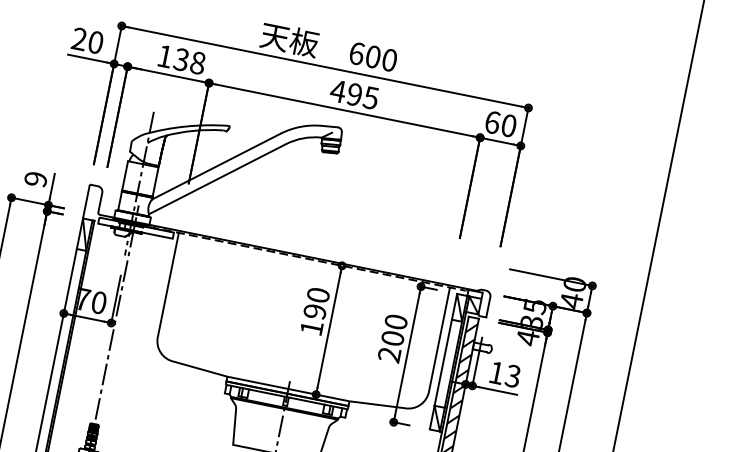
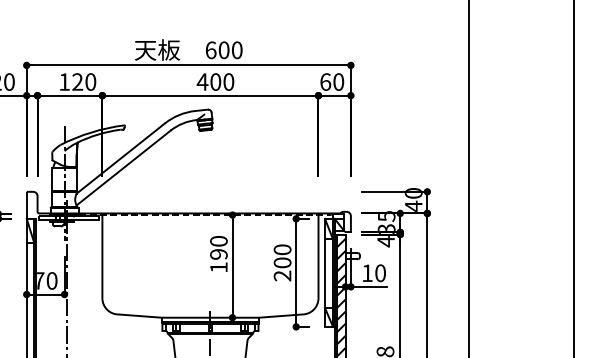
text: (190, 60) -> (84, 81), 138 -> 120
text: (363, 95) -> (222, 81), 495 -> 400
text: (513, 375) -> (380, 272), 13 -> 10

